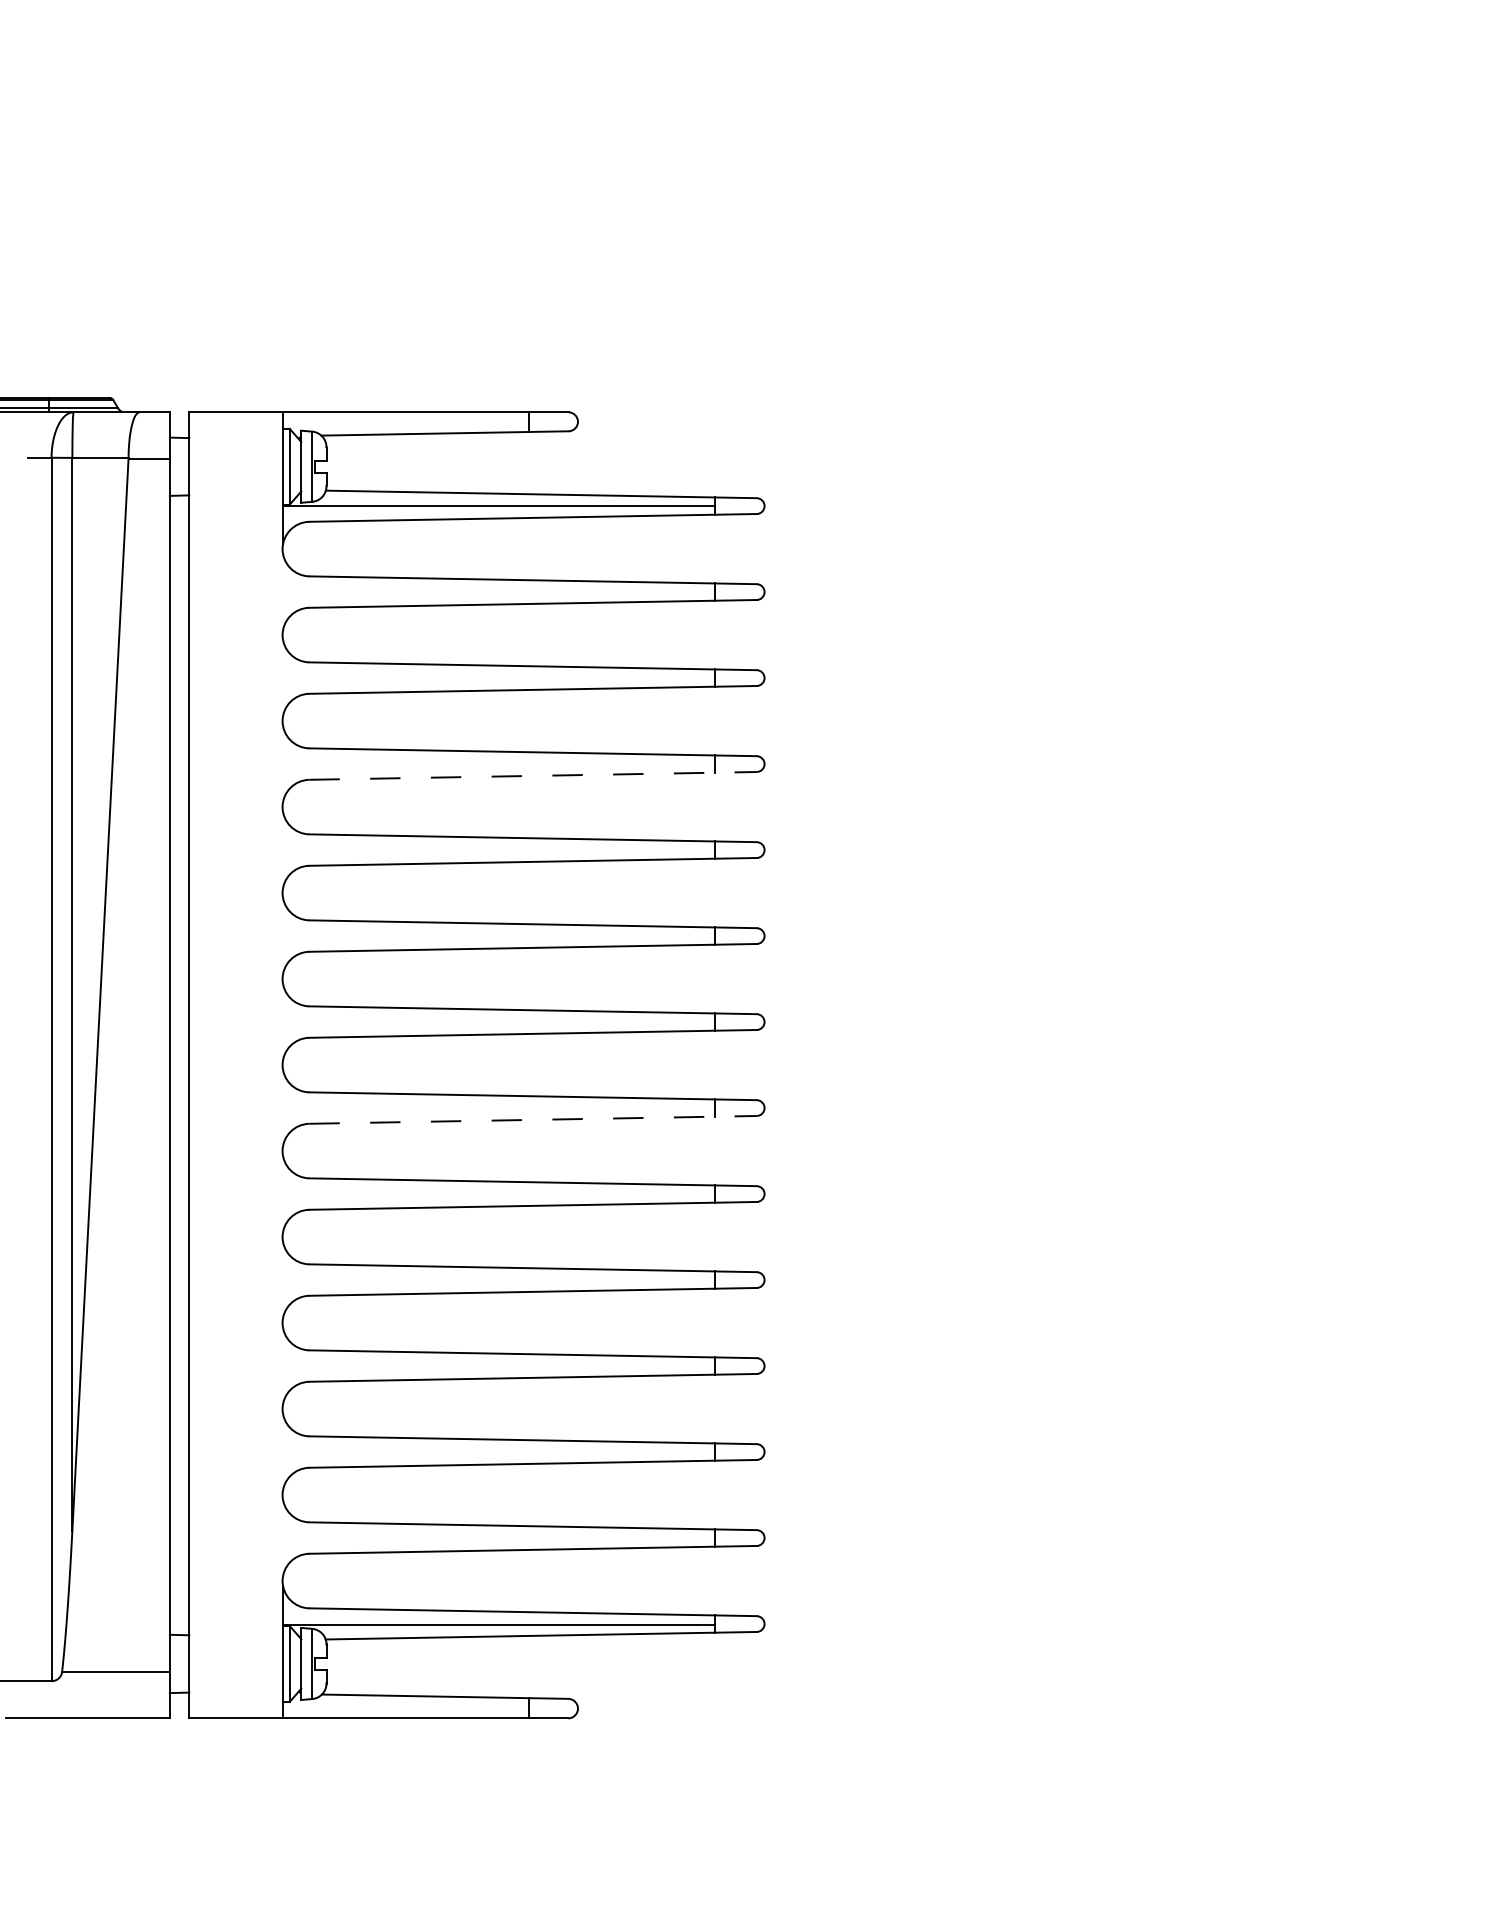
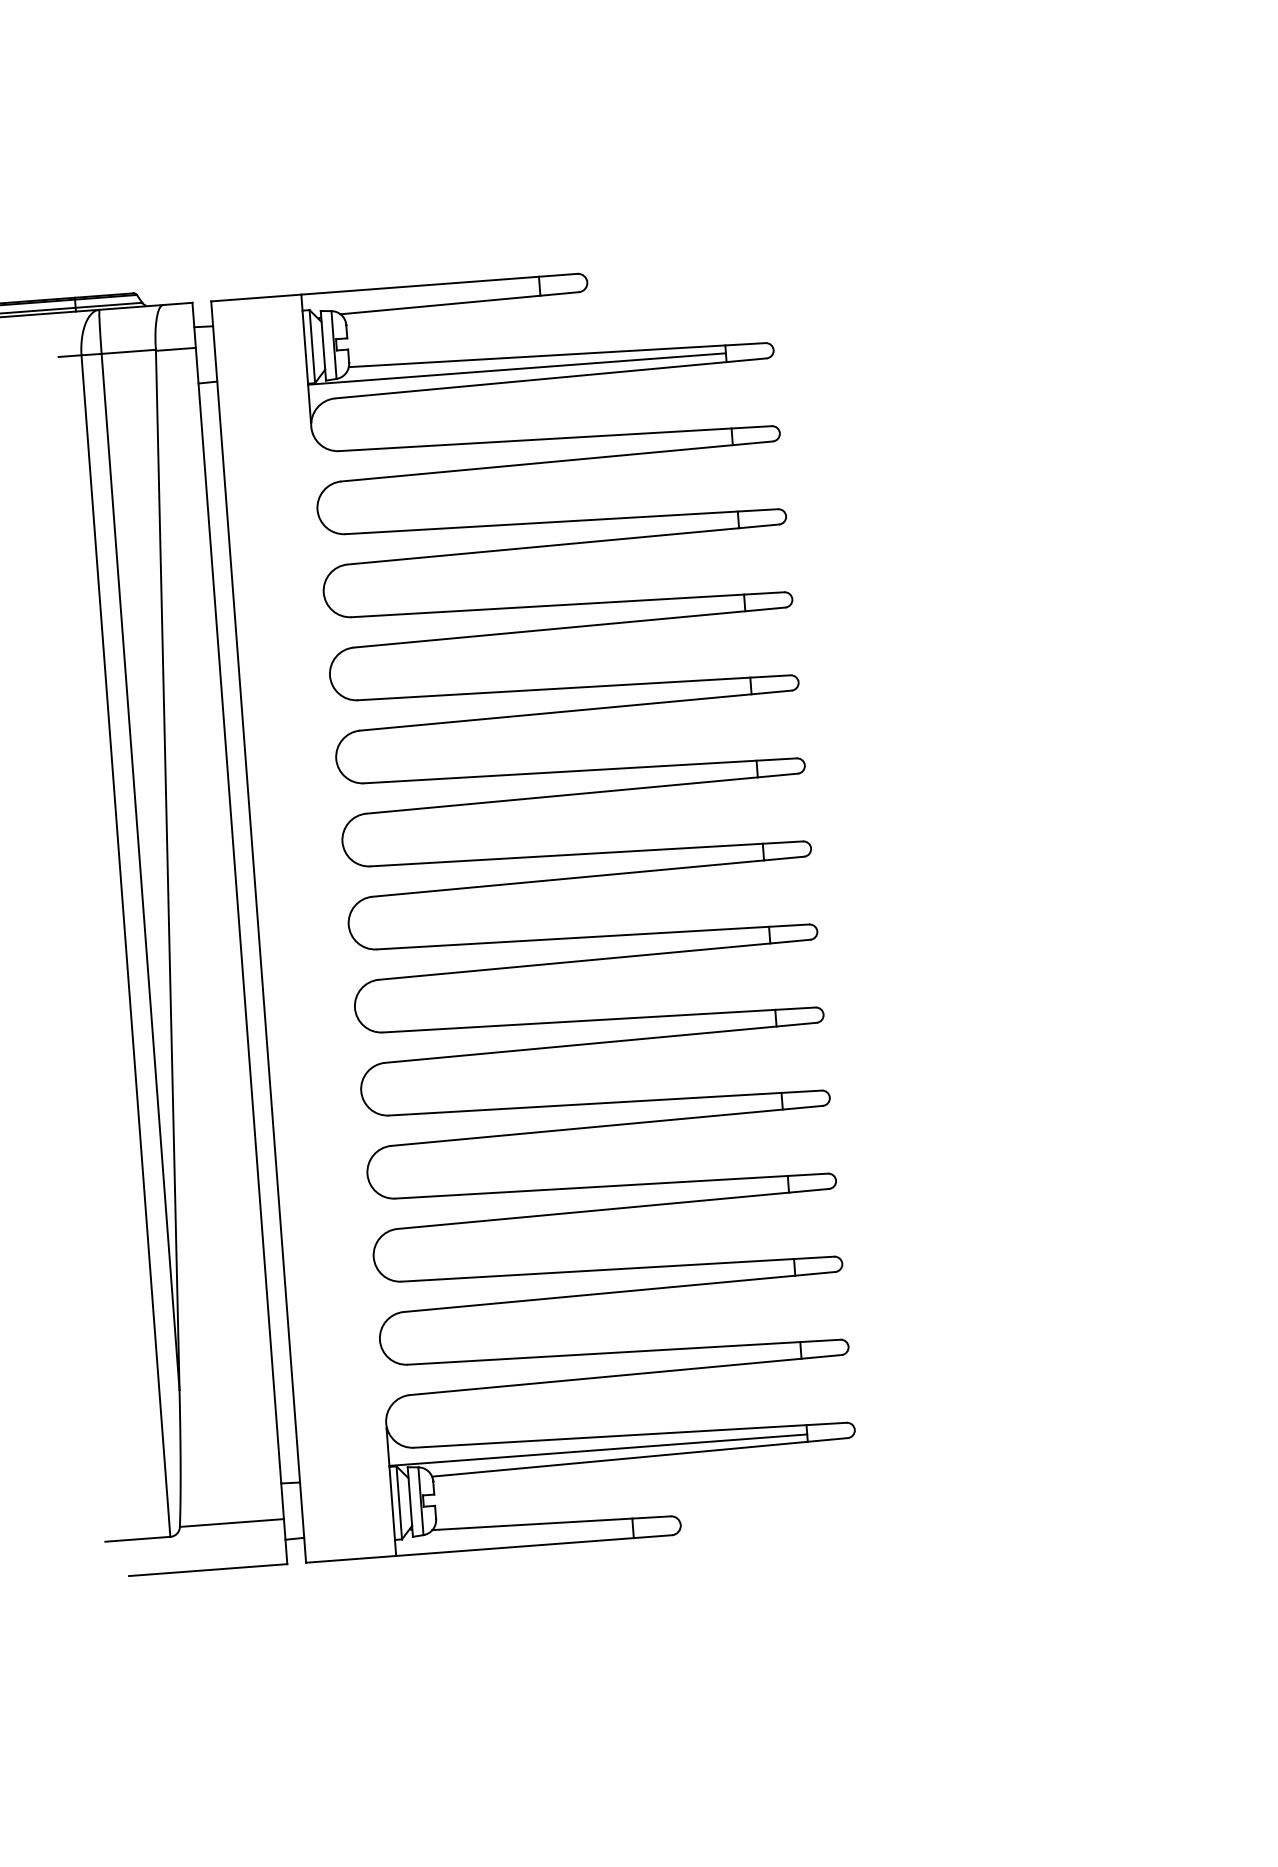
line: (533, 775) -> (570, 627), dashed -> solid
line: (533, 1119) -> (595, 959), dashed -> solid

